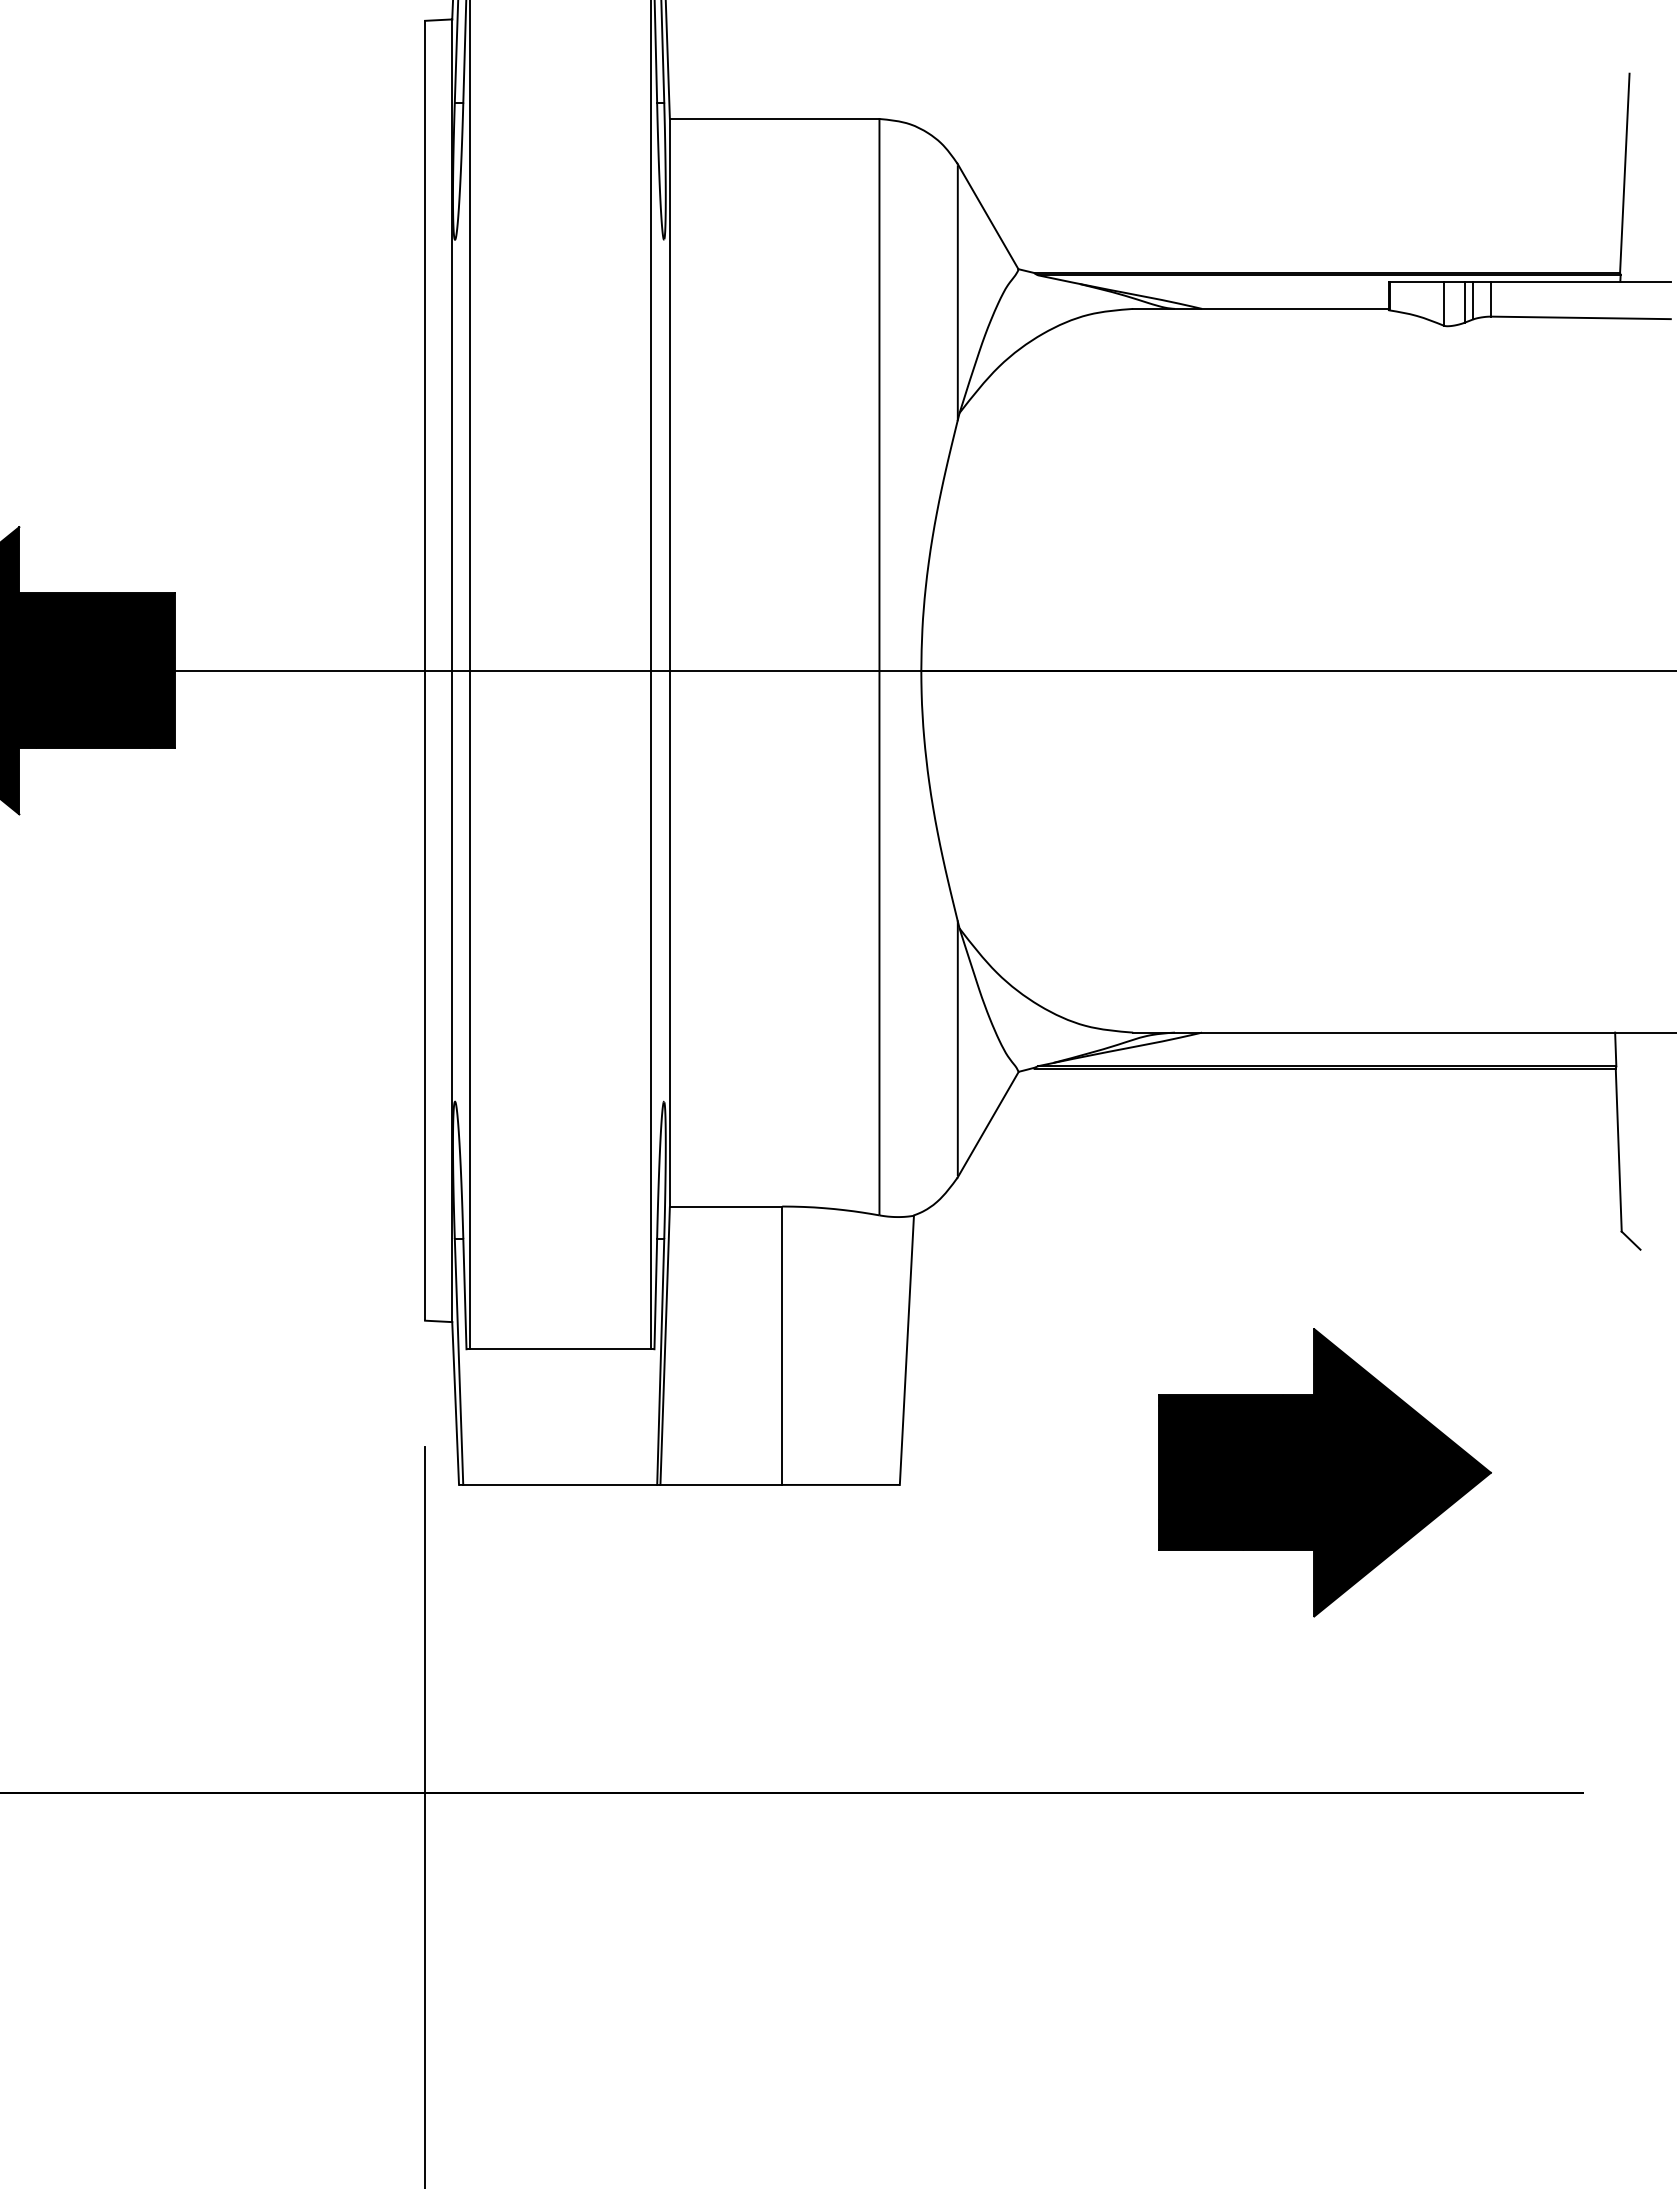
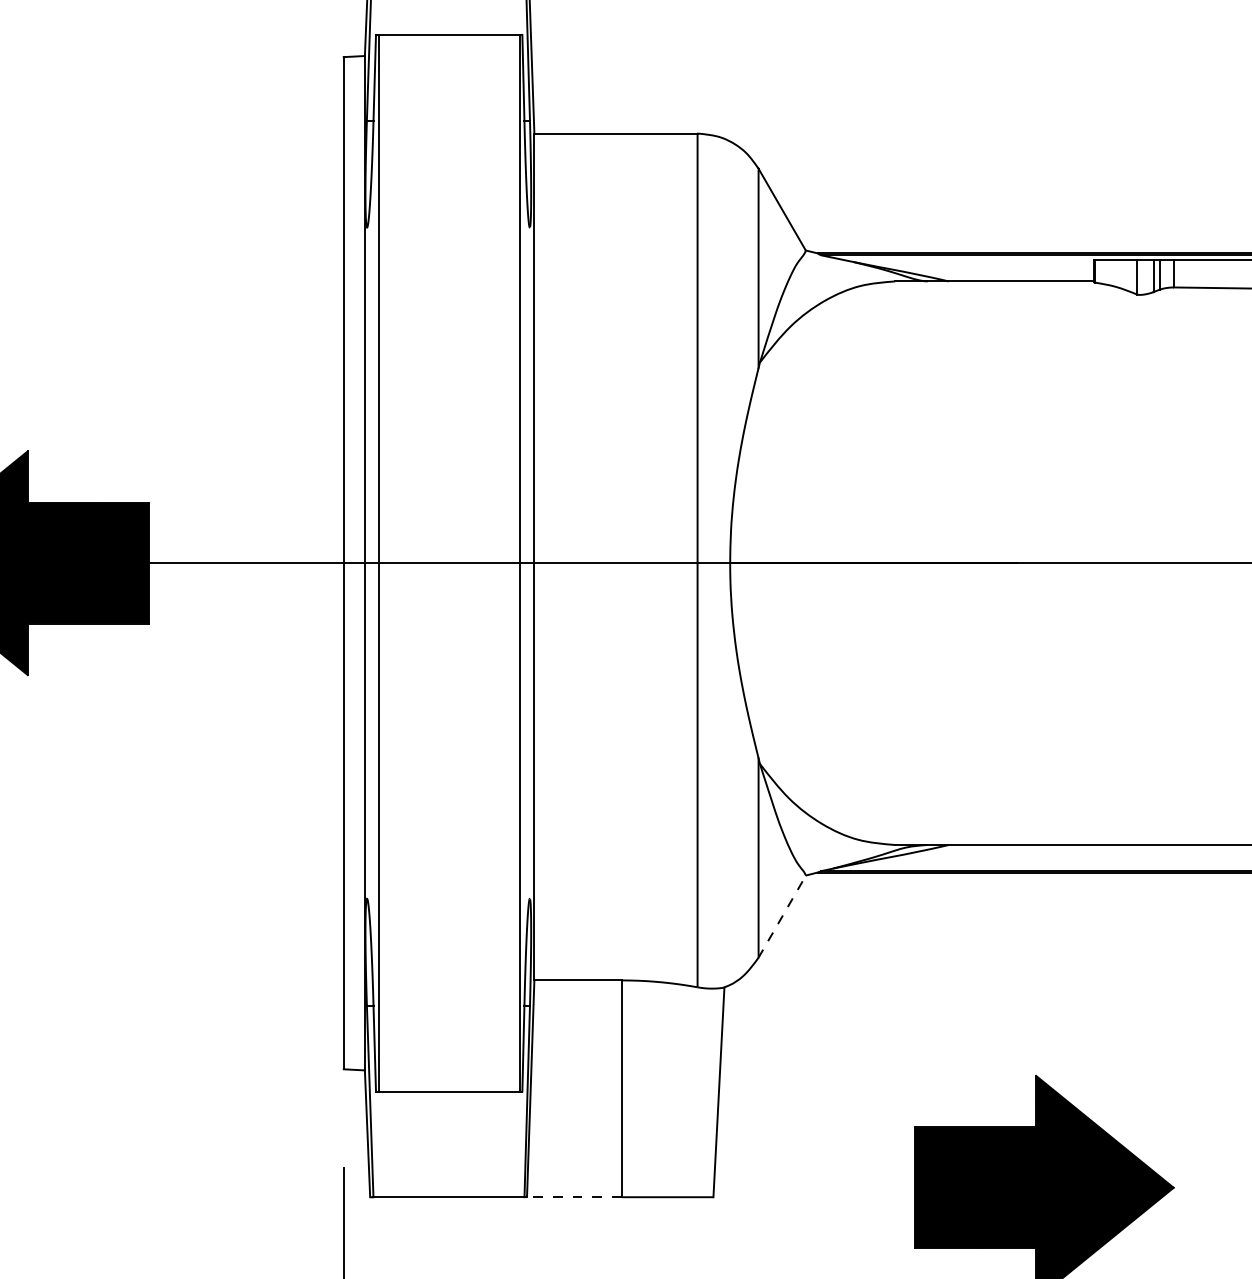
line: (987, 1125) -> (781, 917), solid -> dashed
line: (721, 1484) -> (574, 1196), solid -> dashed

